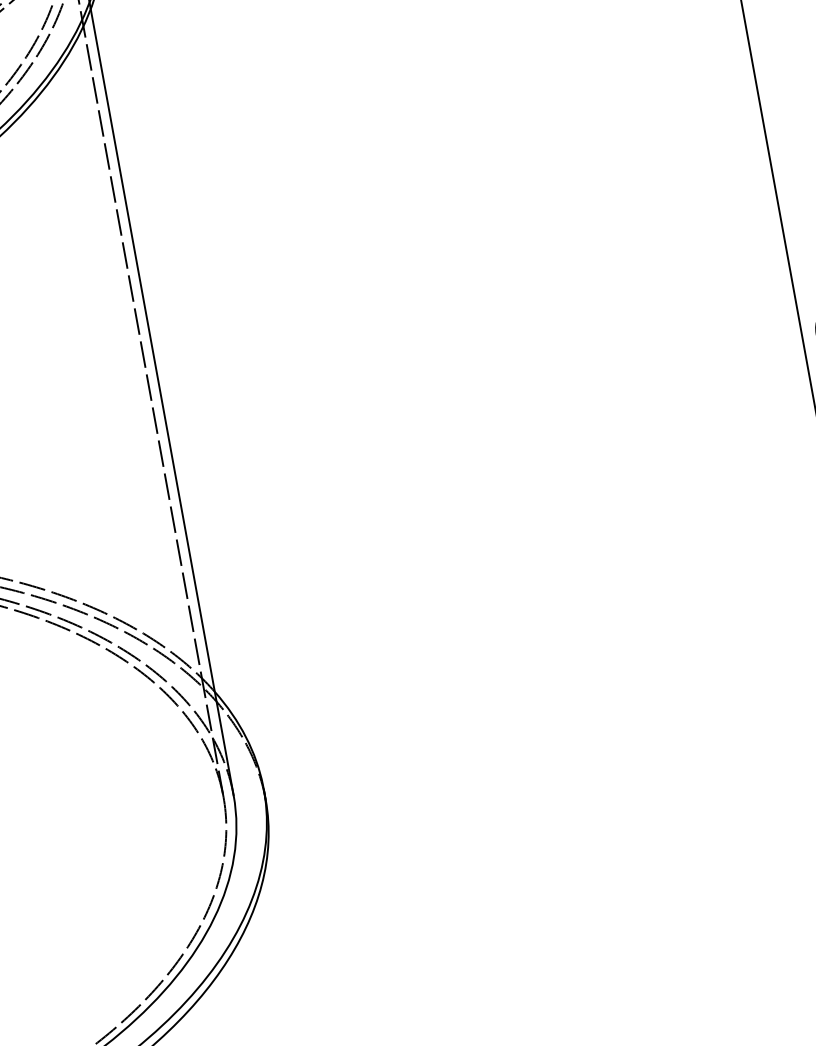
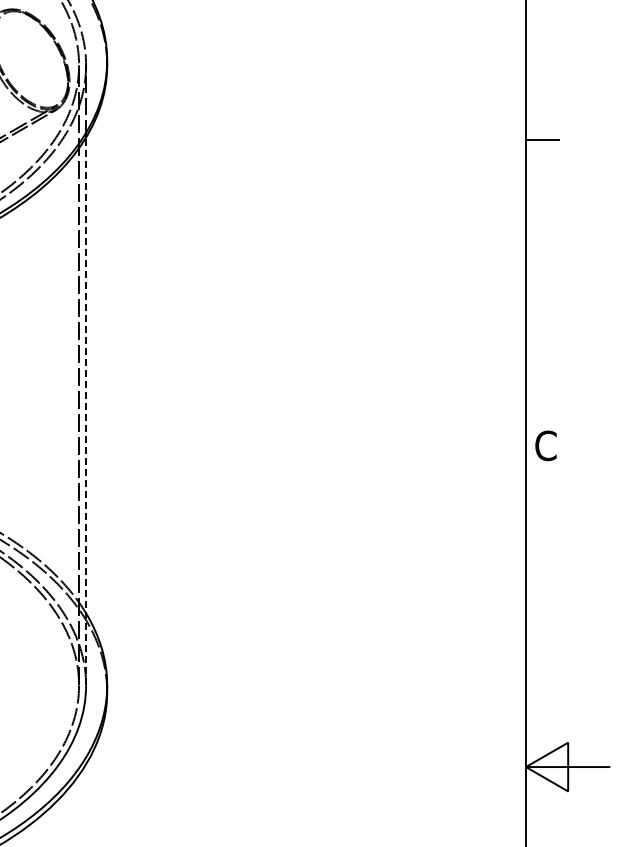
line: (162, 400) -> (86, 410), solid -> dashed

